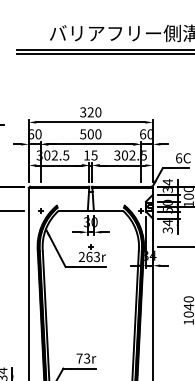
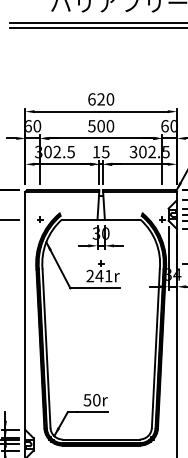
text: (83, 112) -> (92, 99), 320 -> 620
text: (92, 256) -> (103, 275), 263r -> 241r
text: (83, 358) -> (92, 400), 73r -> 50r

